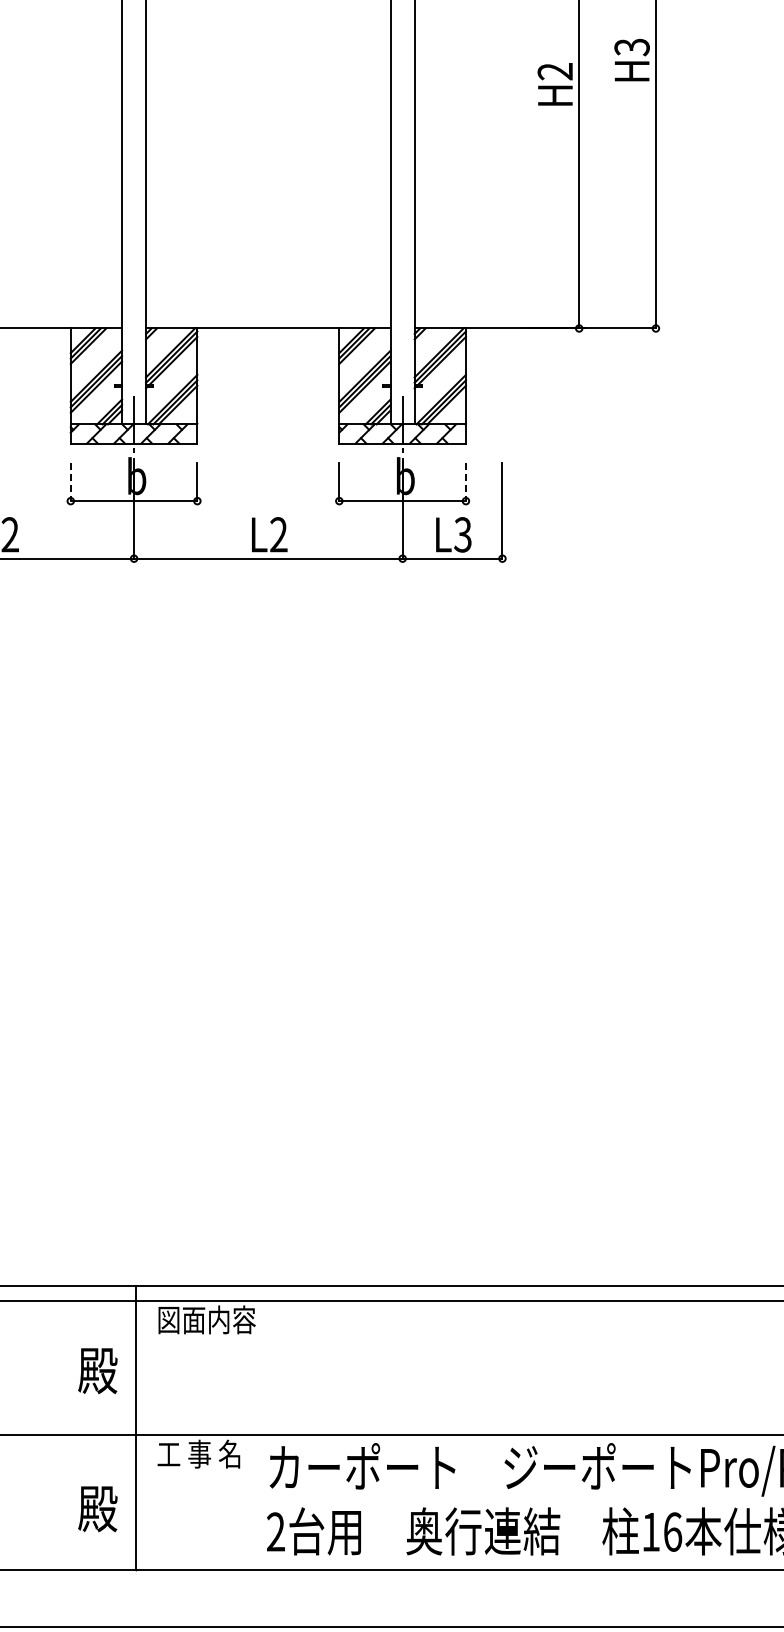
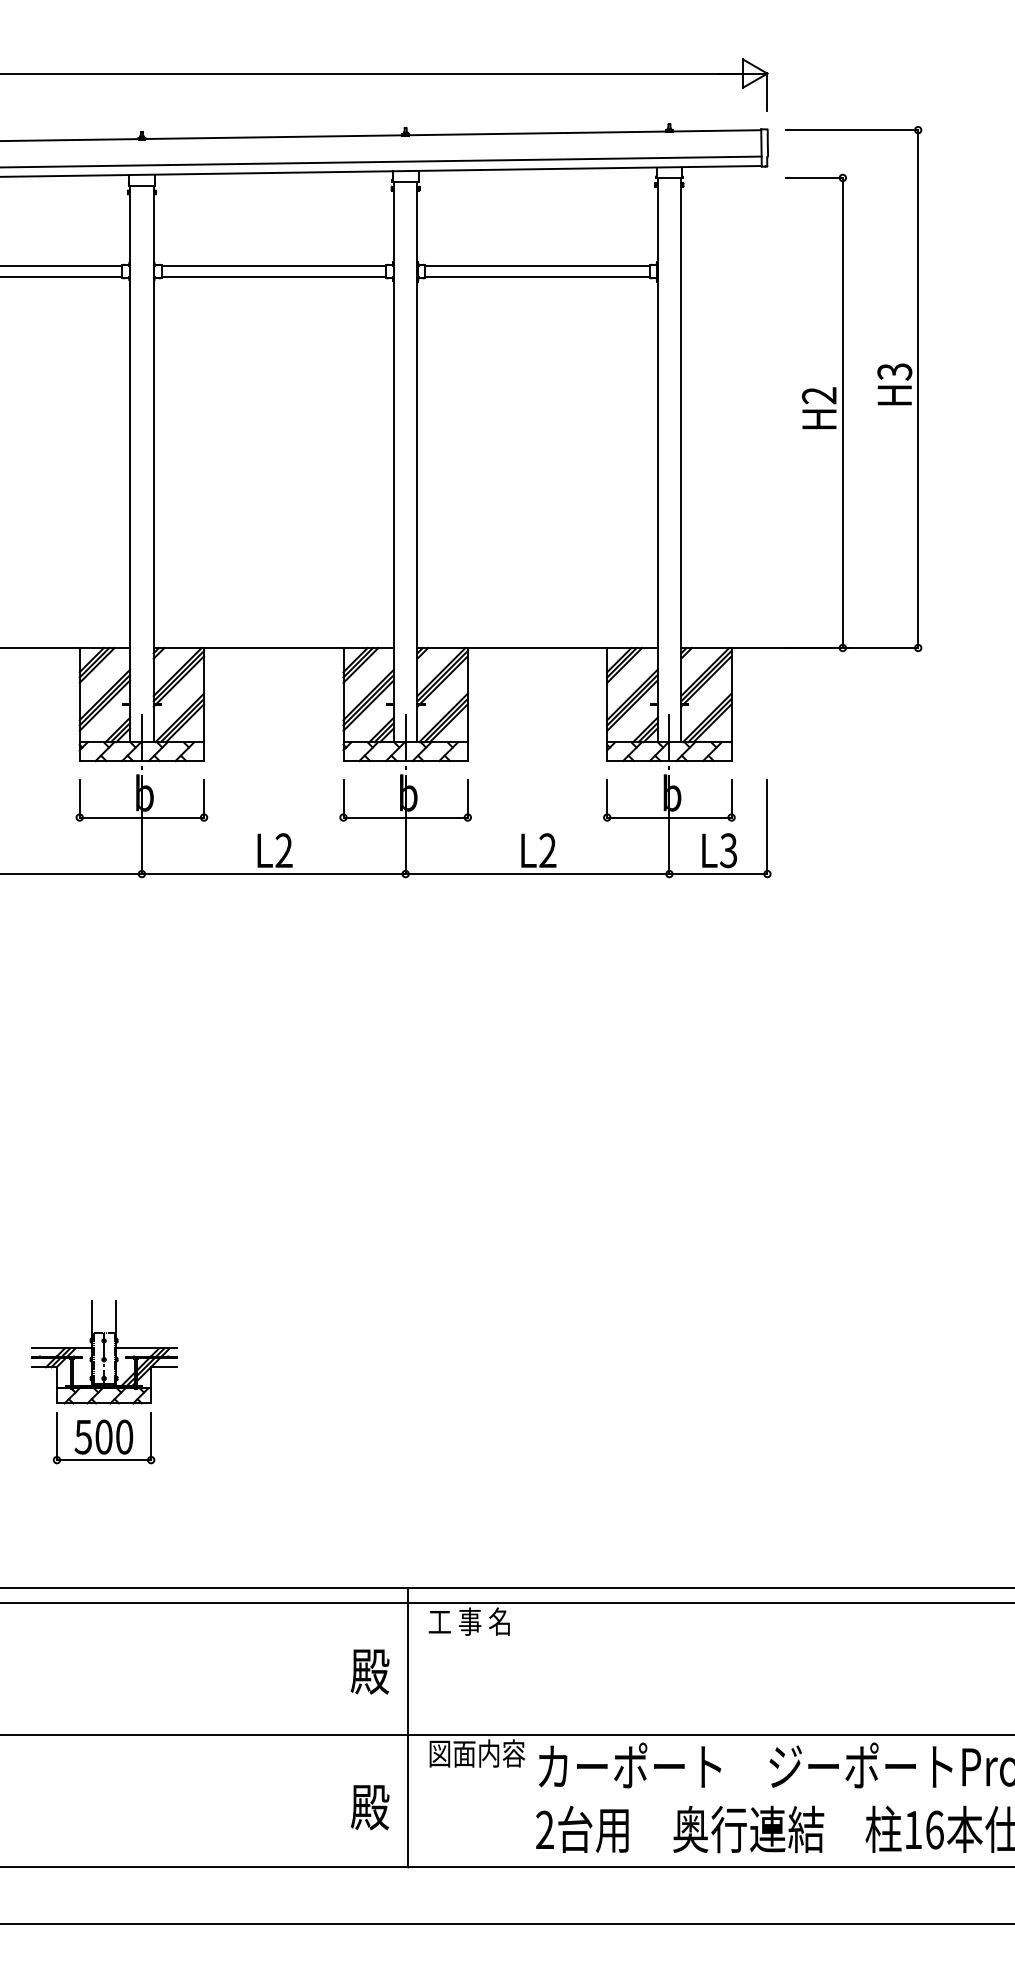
line: (70, 481) -> (343, 798), dashed -> solid
line: (465, 481) -> (731, 798), dashed -> solid
text: (206, 1319) -> (476, 1621), 図面内容 -> 工 事 名
text: (206, 1454) -> (476, 1753), 工 事 名 -> 図面内容

